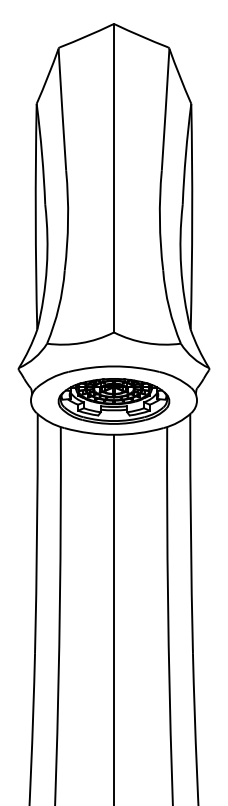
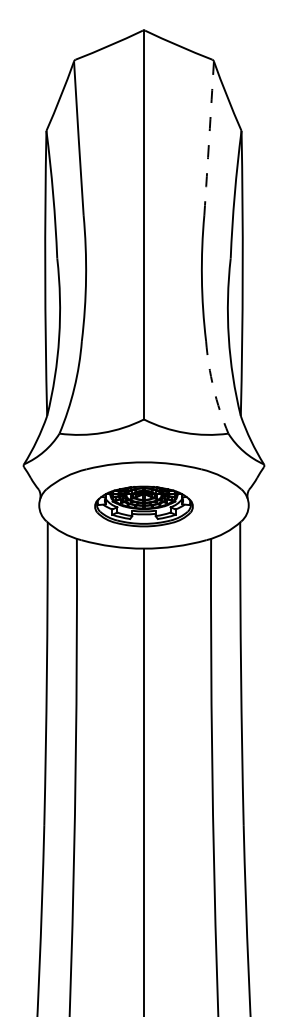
arc: (165, 109) -> (208, 138), solid -> dashed
arc: (169, 307) -> (214, 387), solid -> dashed
part: (113, 401) -> (143, 506), size x0.7

